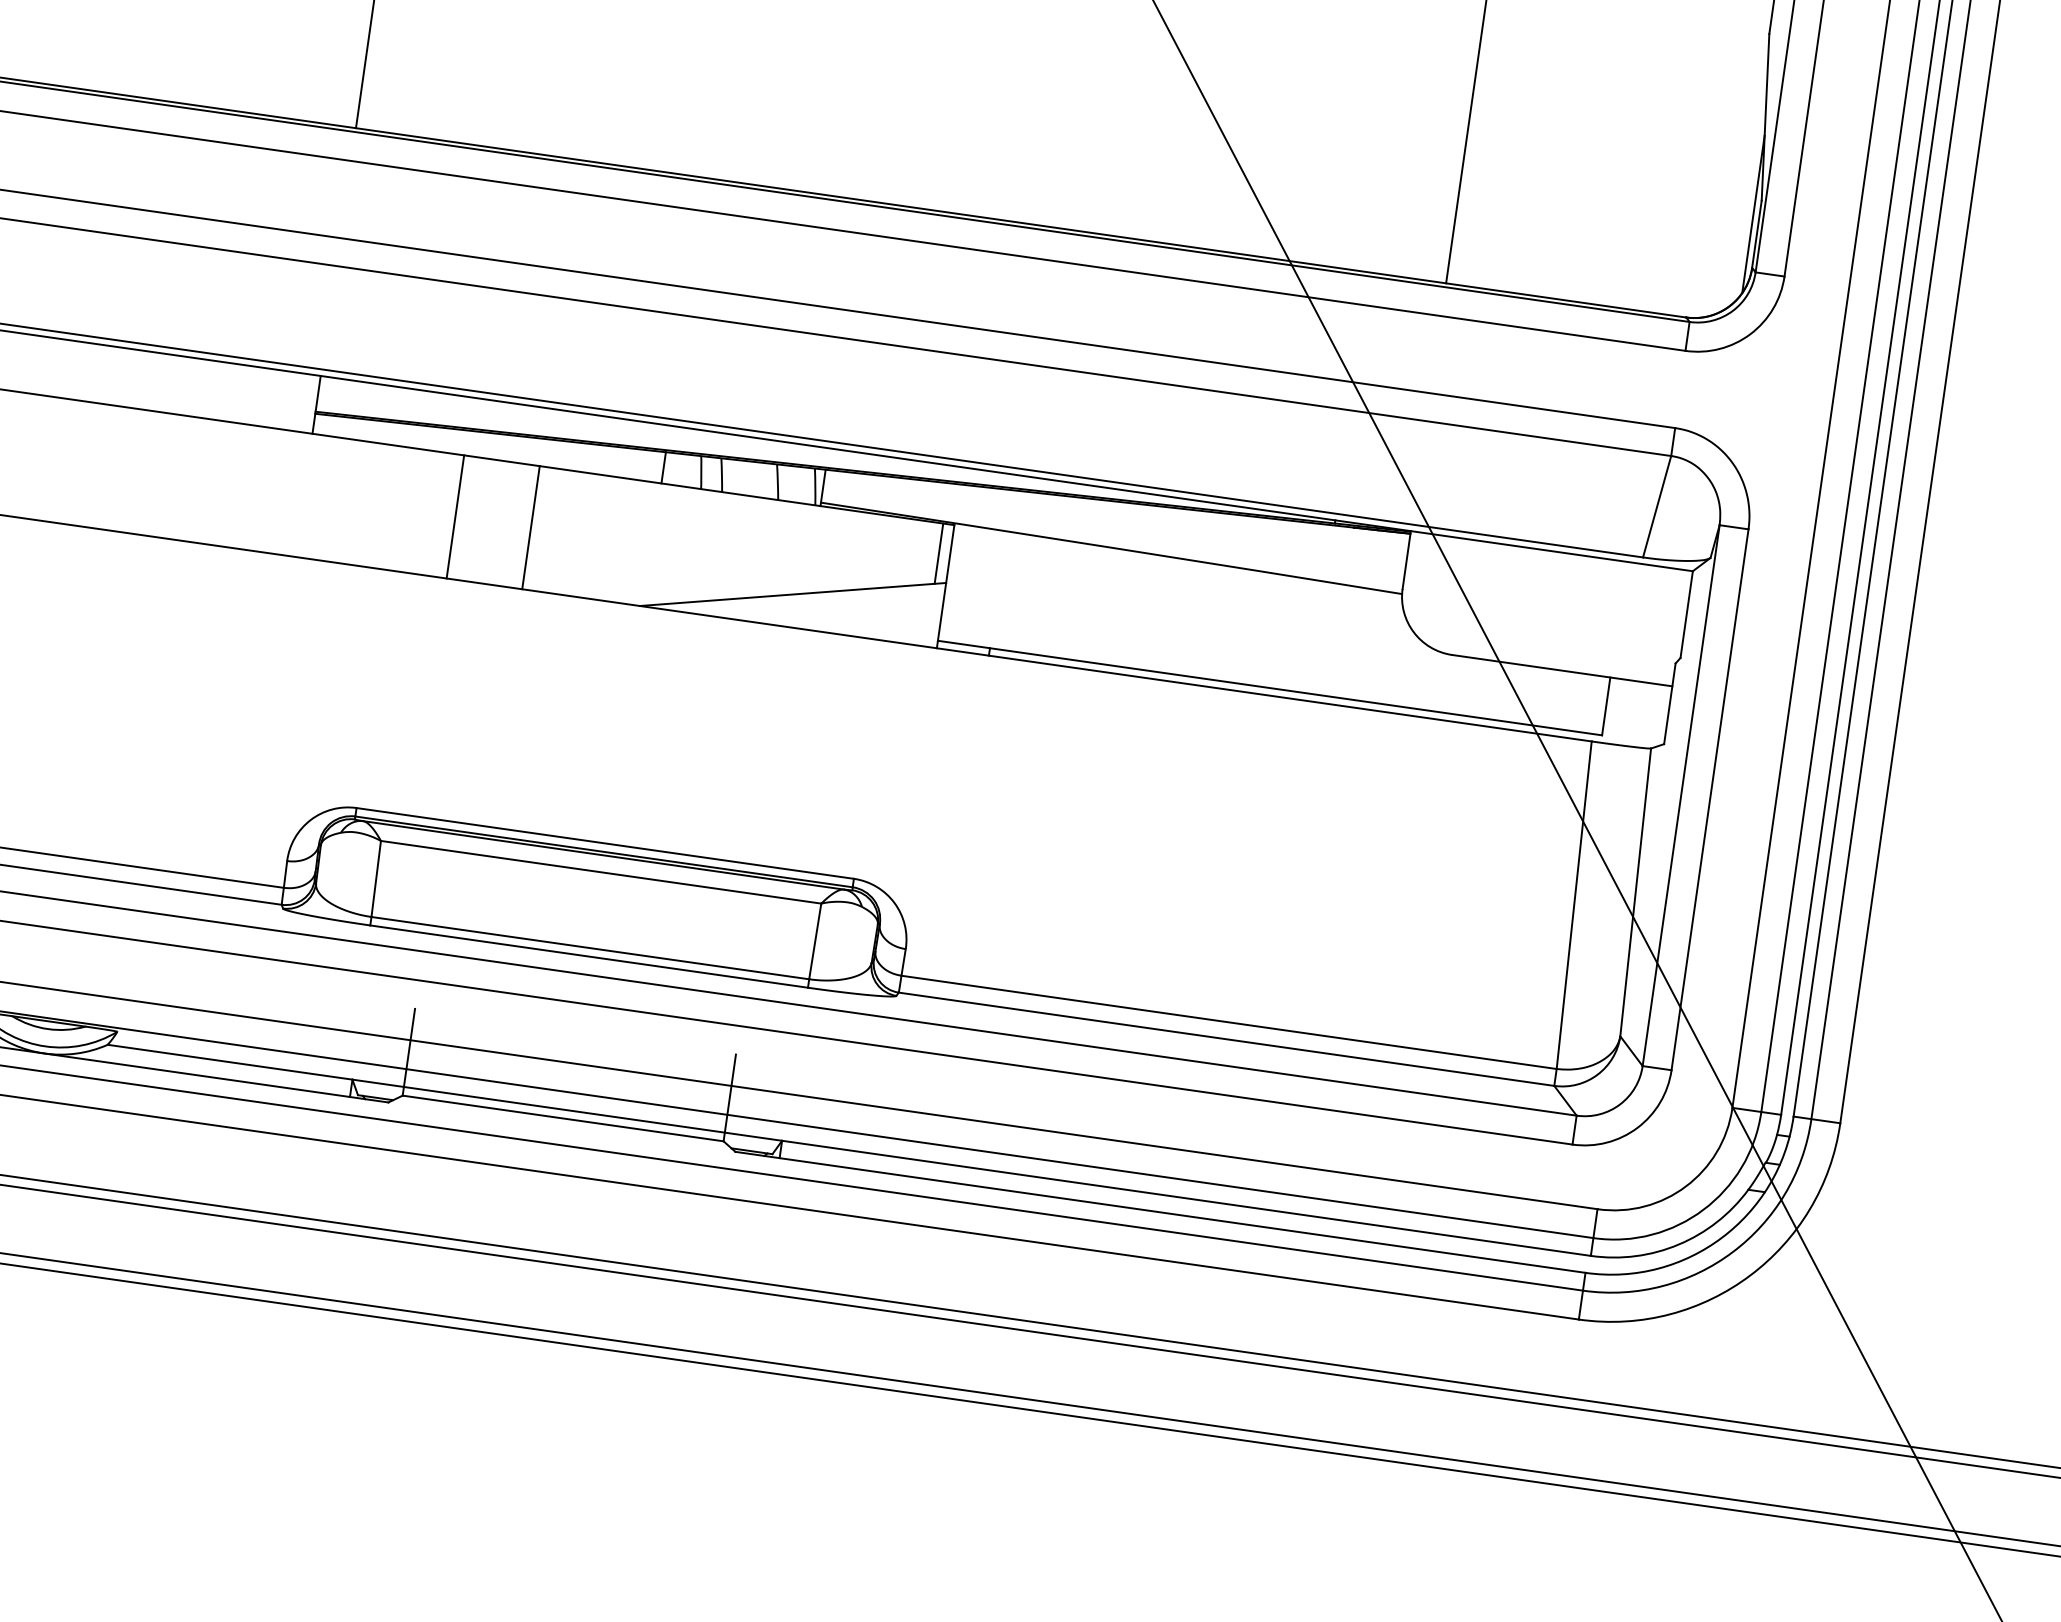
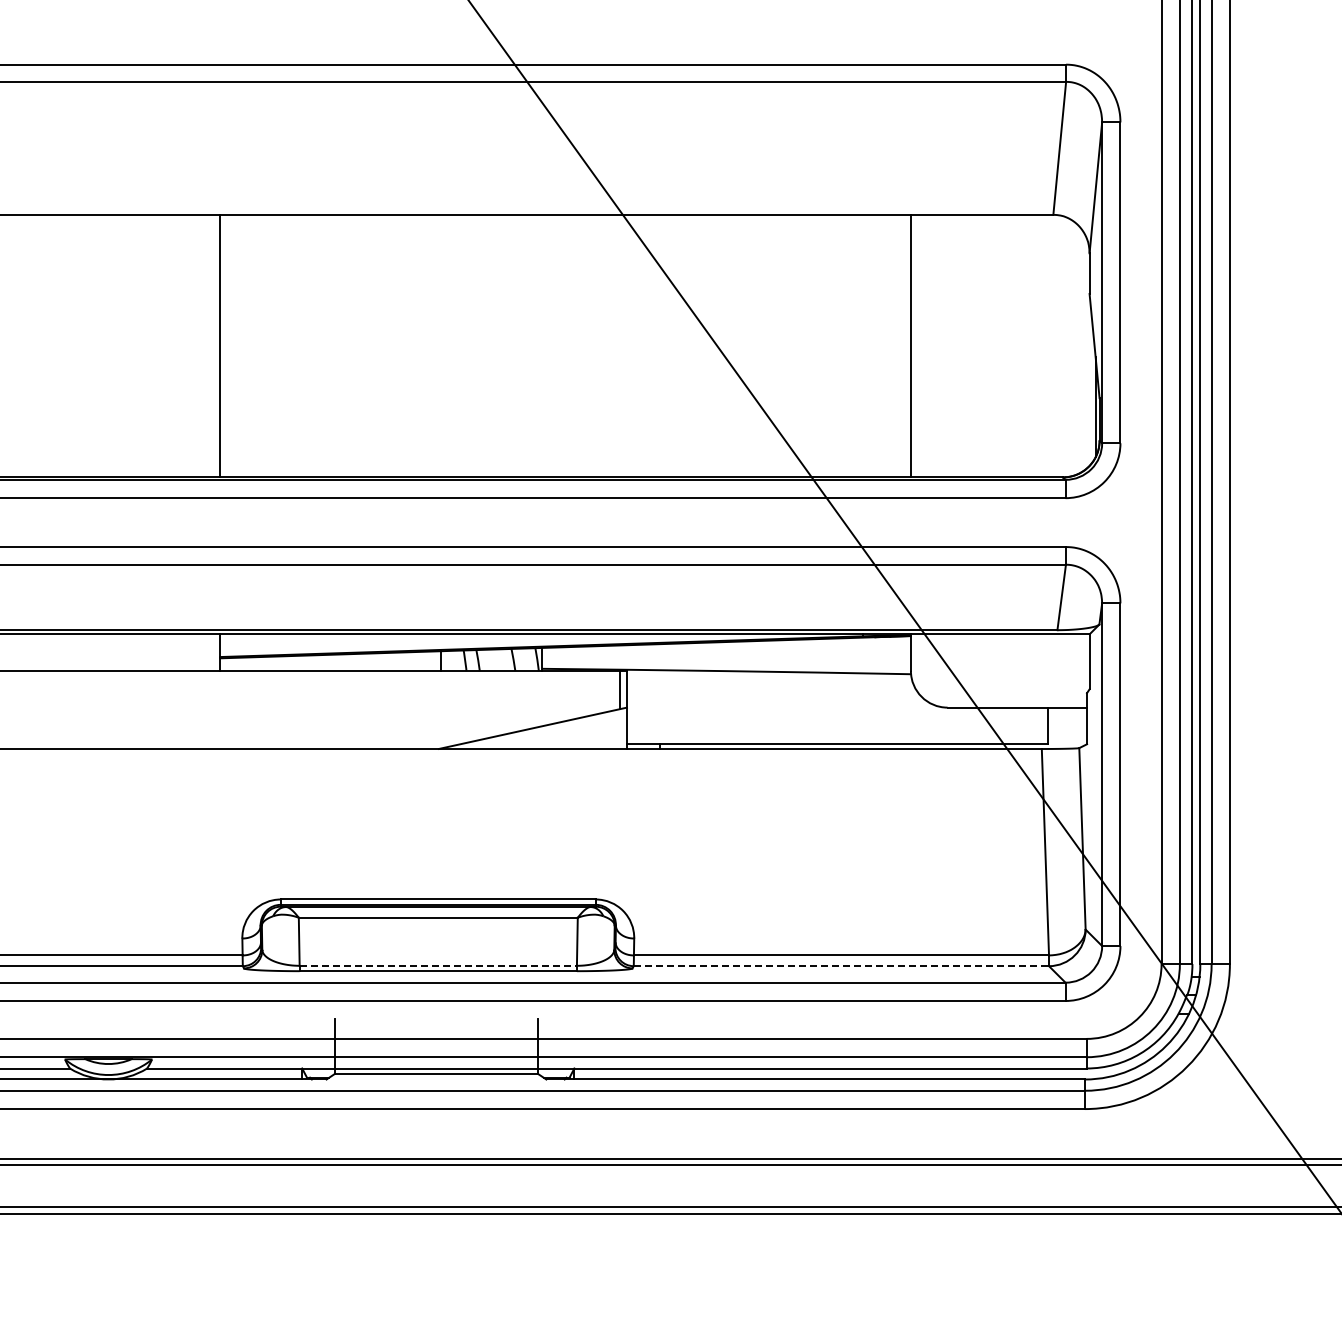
line: (455, 517) -> (316, 710), removed
line: (531, 528) -> (364, 710), removed
line: (590, 947) -> (438, 965), solid -> dashed
line: (1226, 1039) -> (841, 966), solid -> dashed

